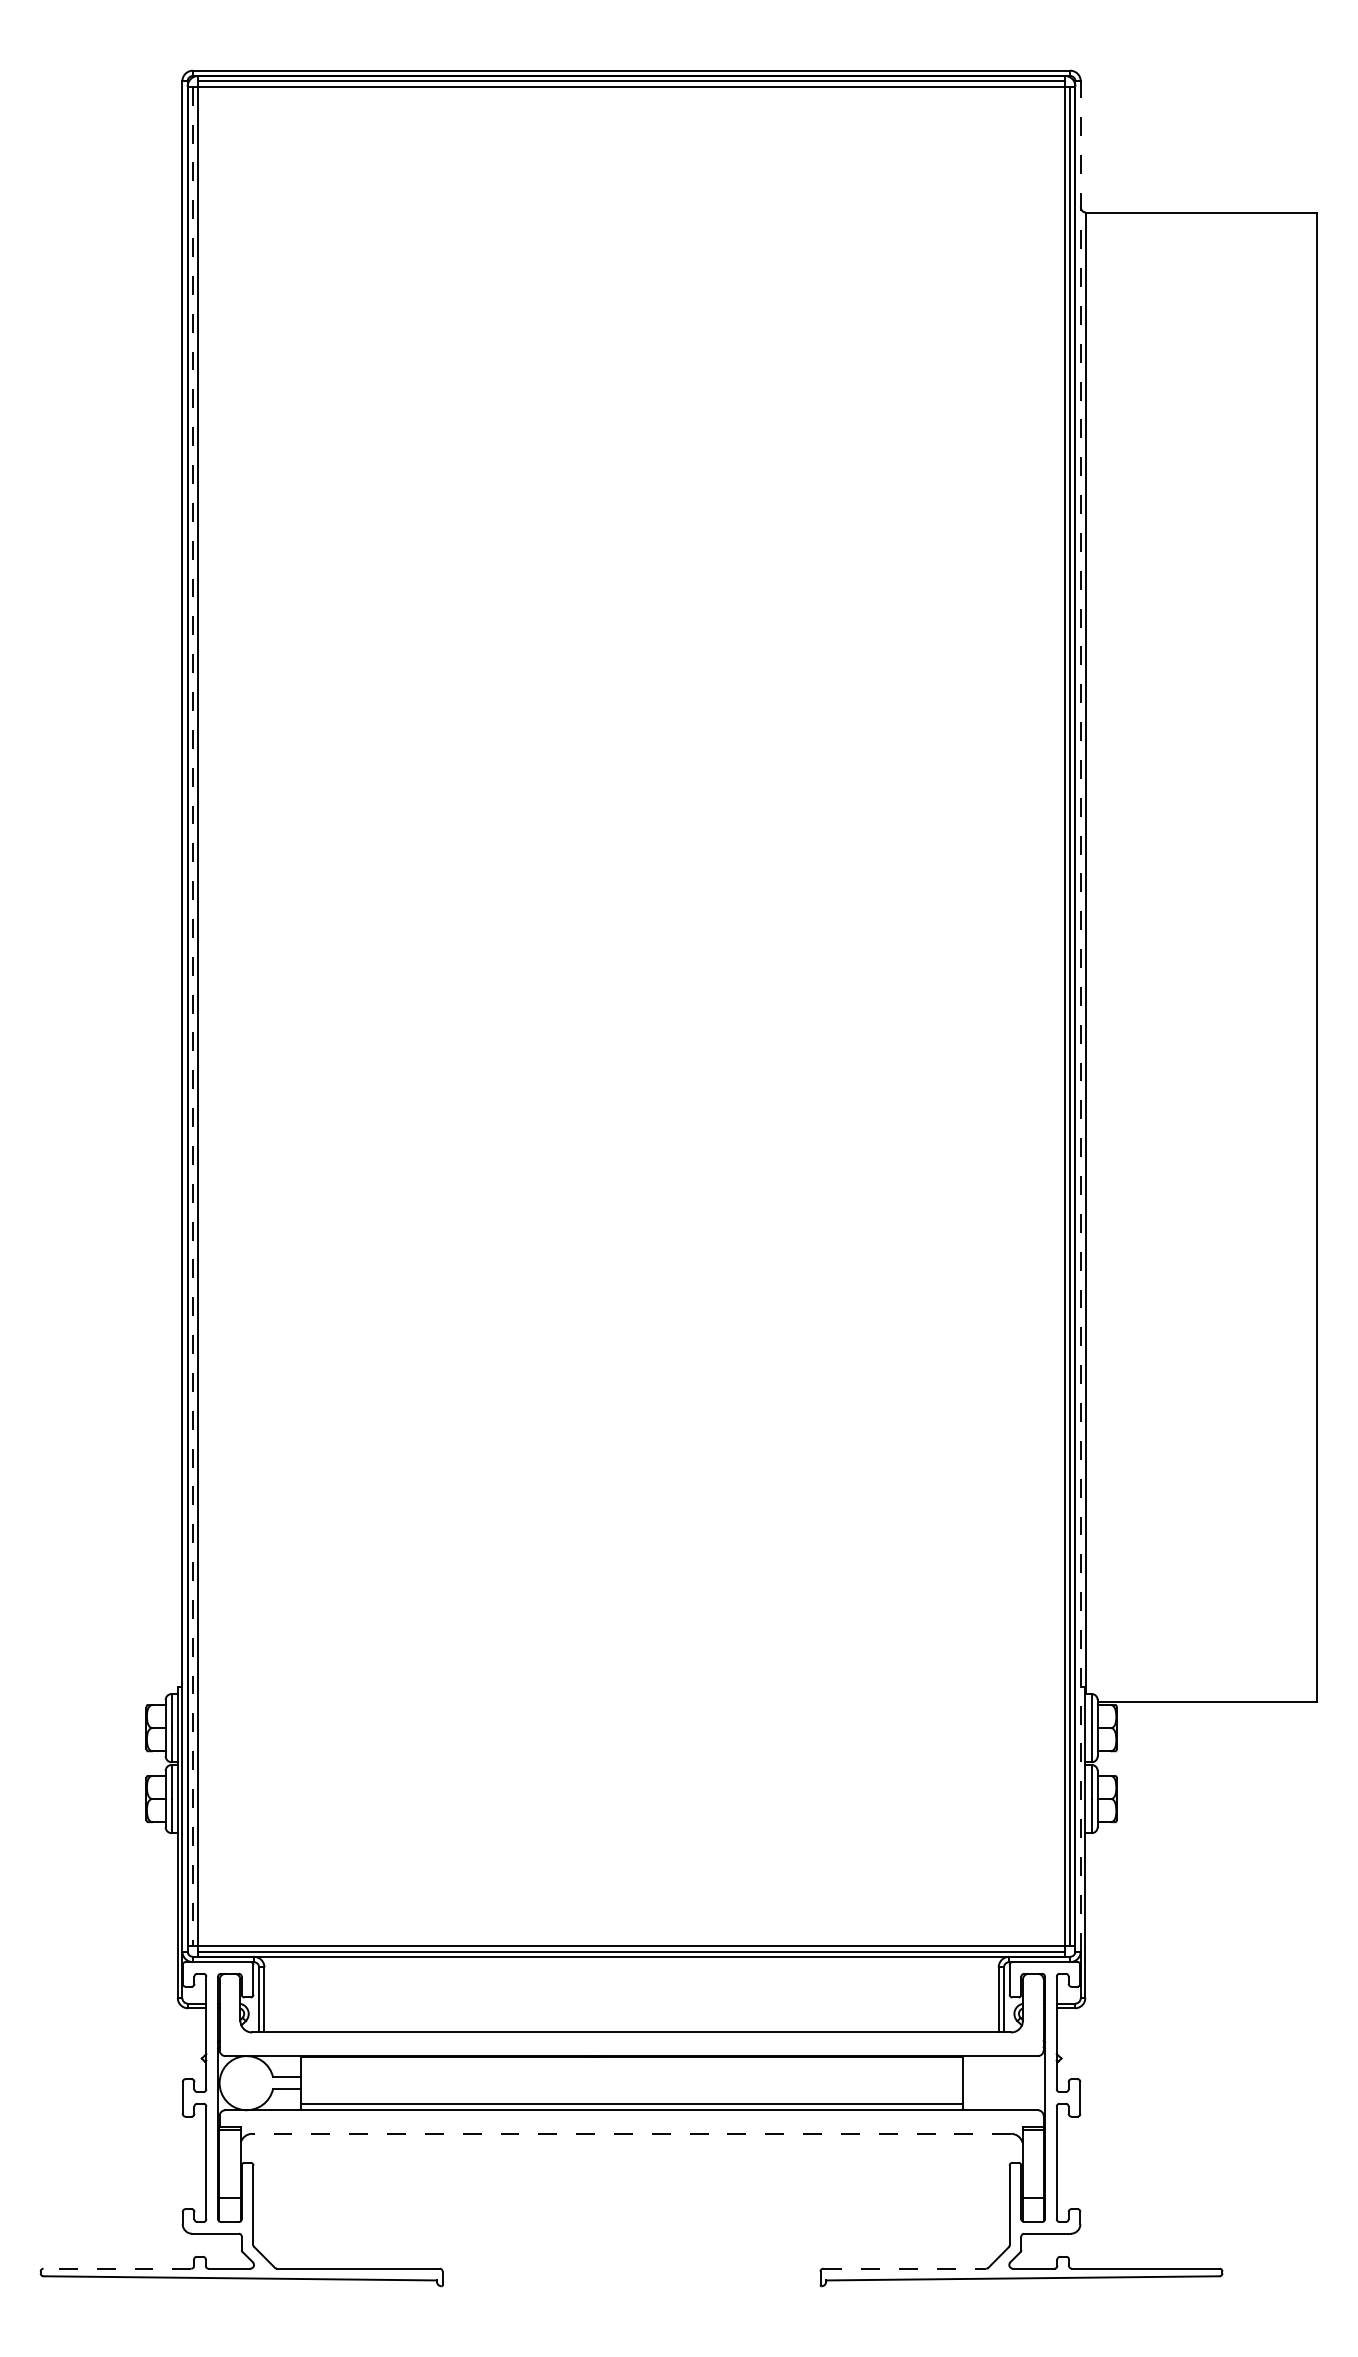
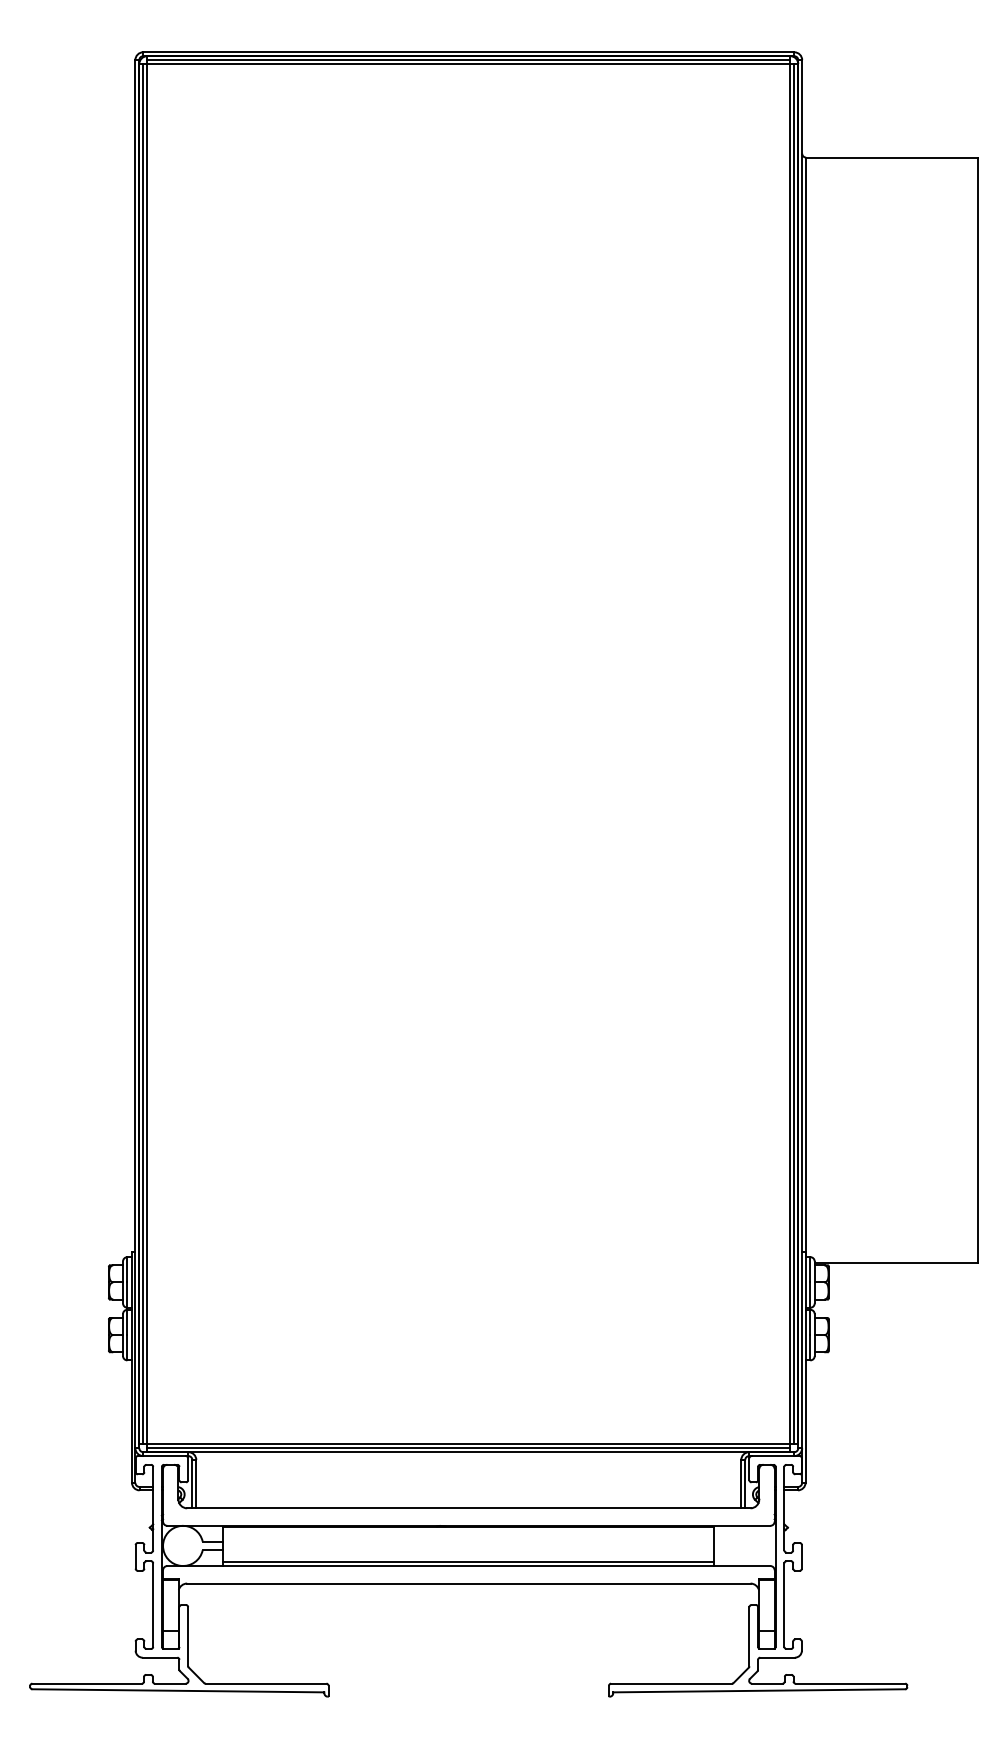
line: (1080, 1015) -> (801, 753), dashed -> solid
line: (192, 1016) -> (142, 754), dashed -> solid
line: (631, 2133) -> (468, 1583), dashed -> solid
line: (117, 2268) -> (87, 1683), dashed -> solid
line: (905, 2268) -> (672, 1683), dashed -> solid

